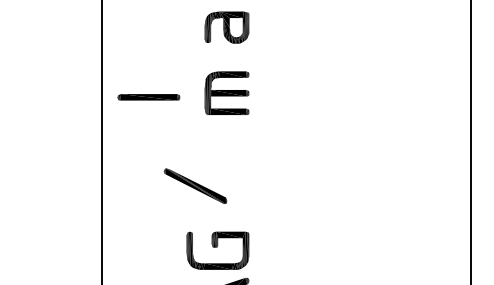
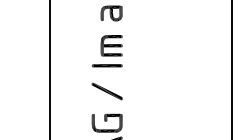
line: (149, 96) -> (107, 65), moved
line: (194, 186) -> (106, 91), moved

